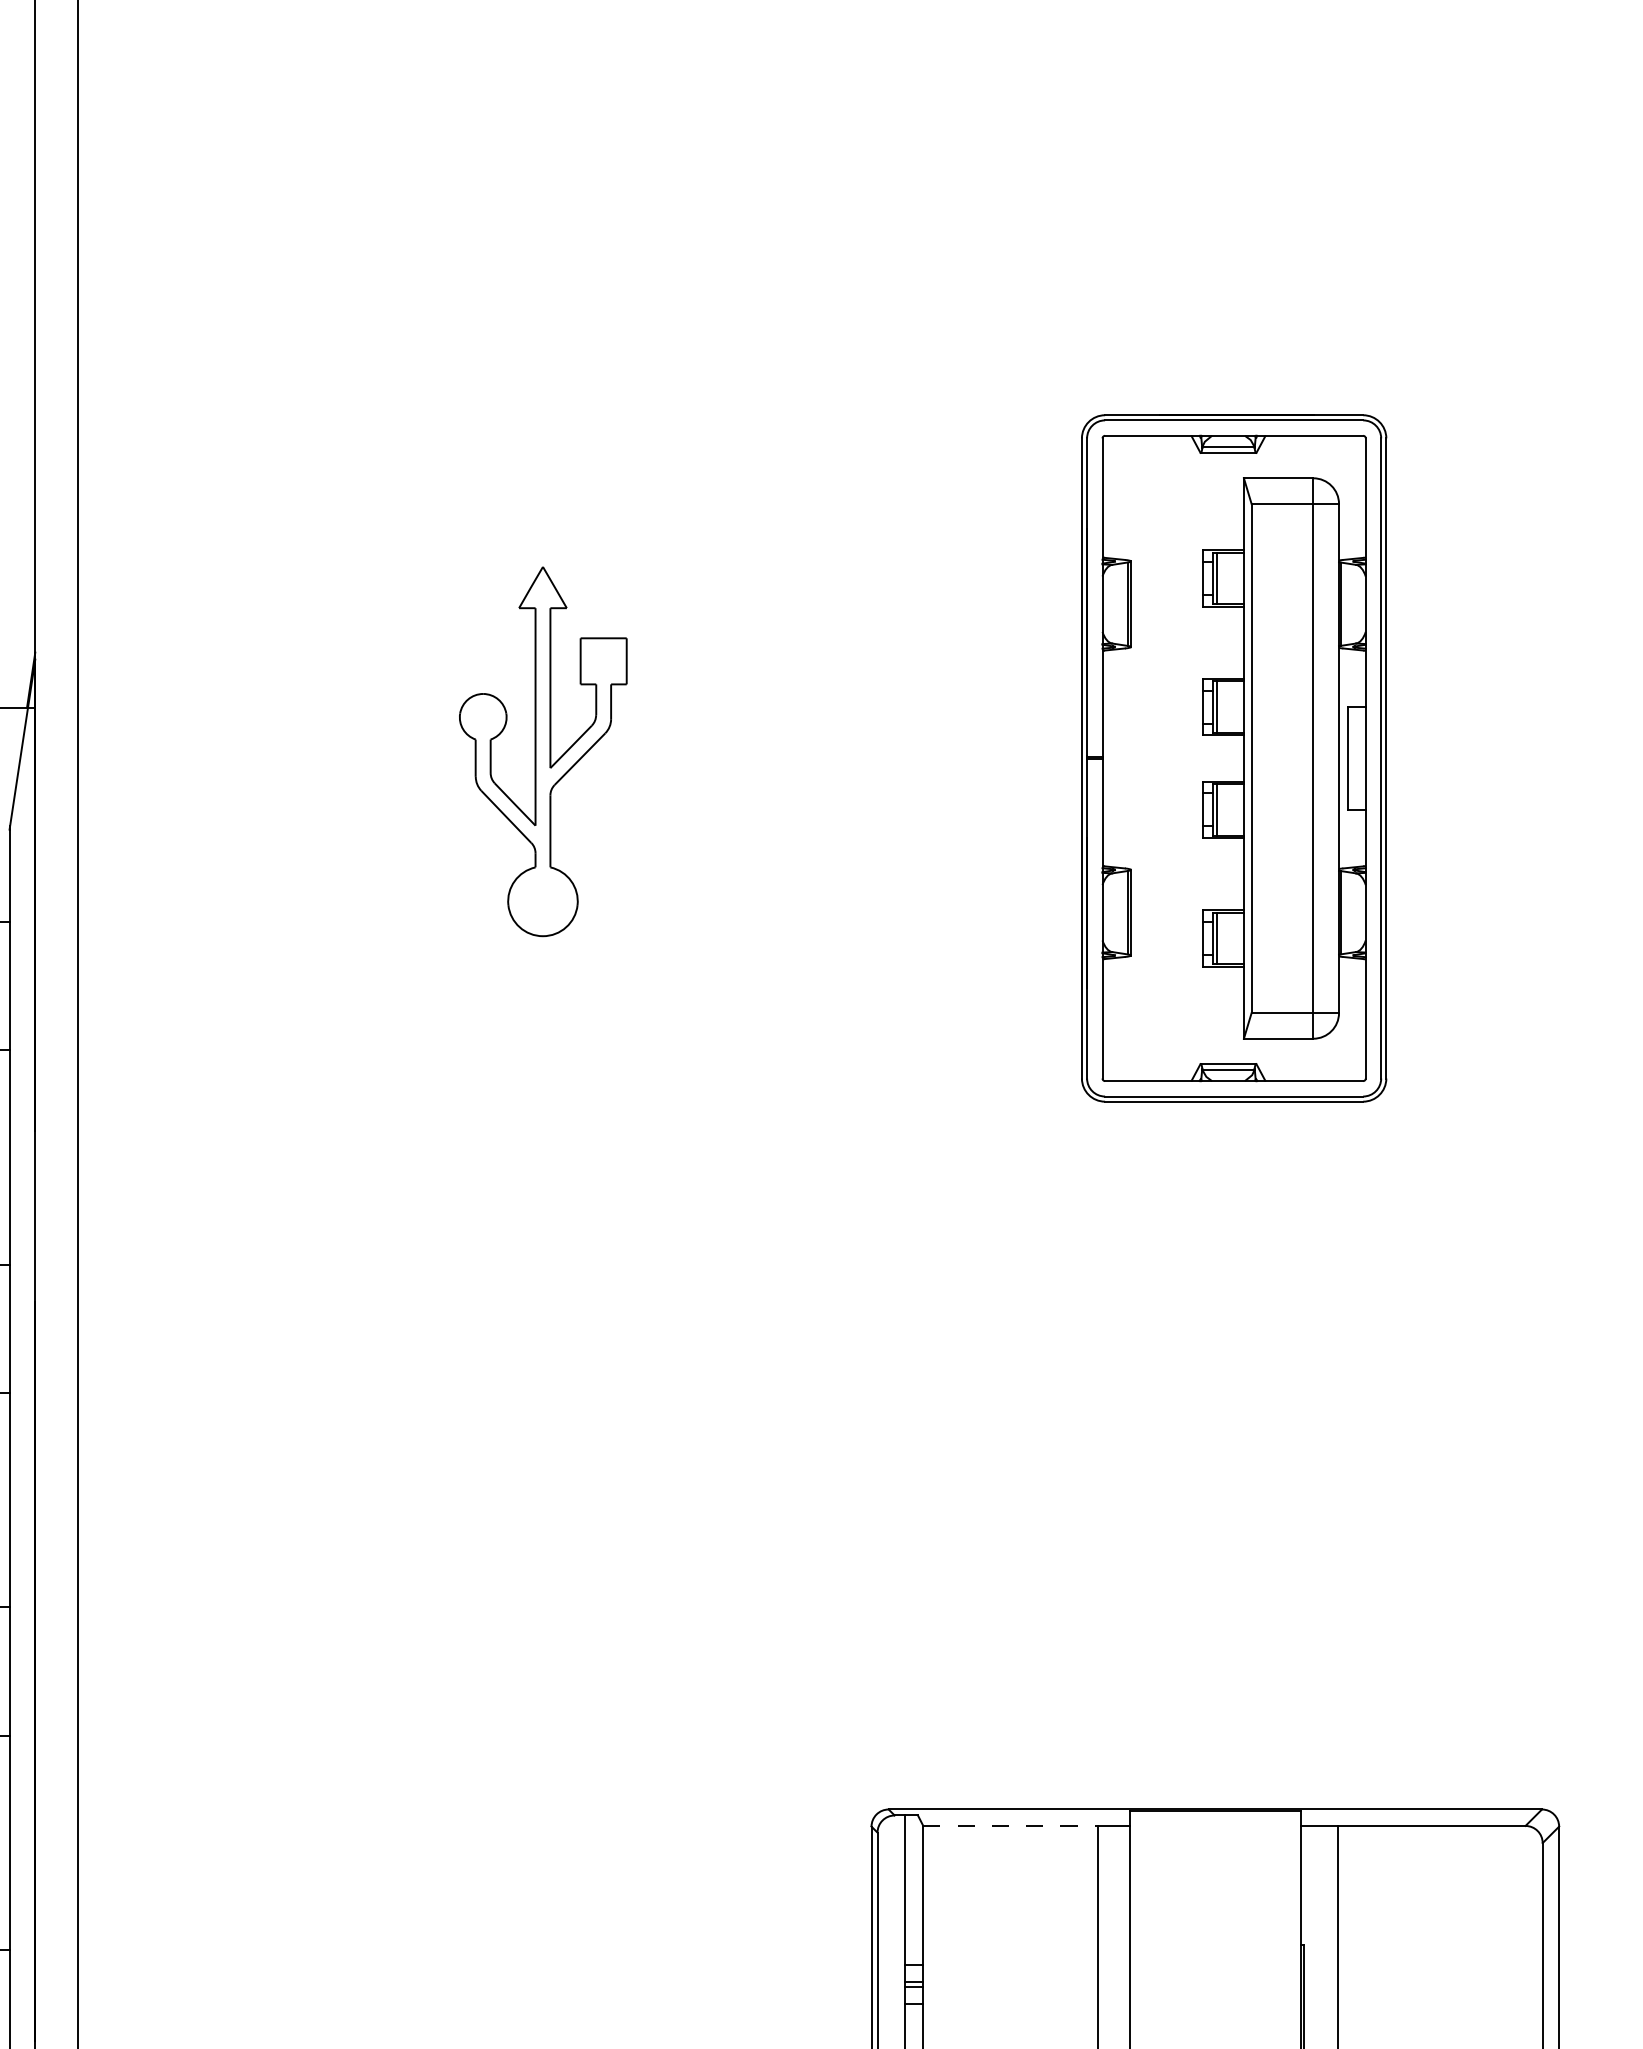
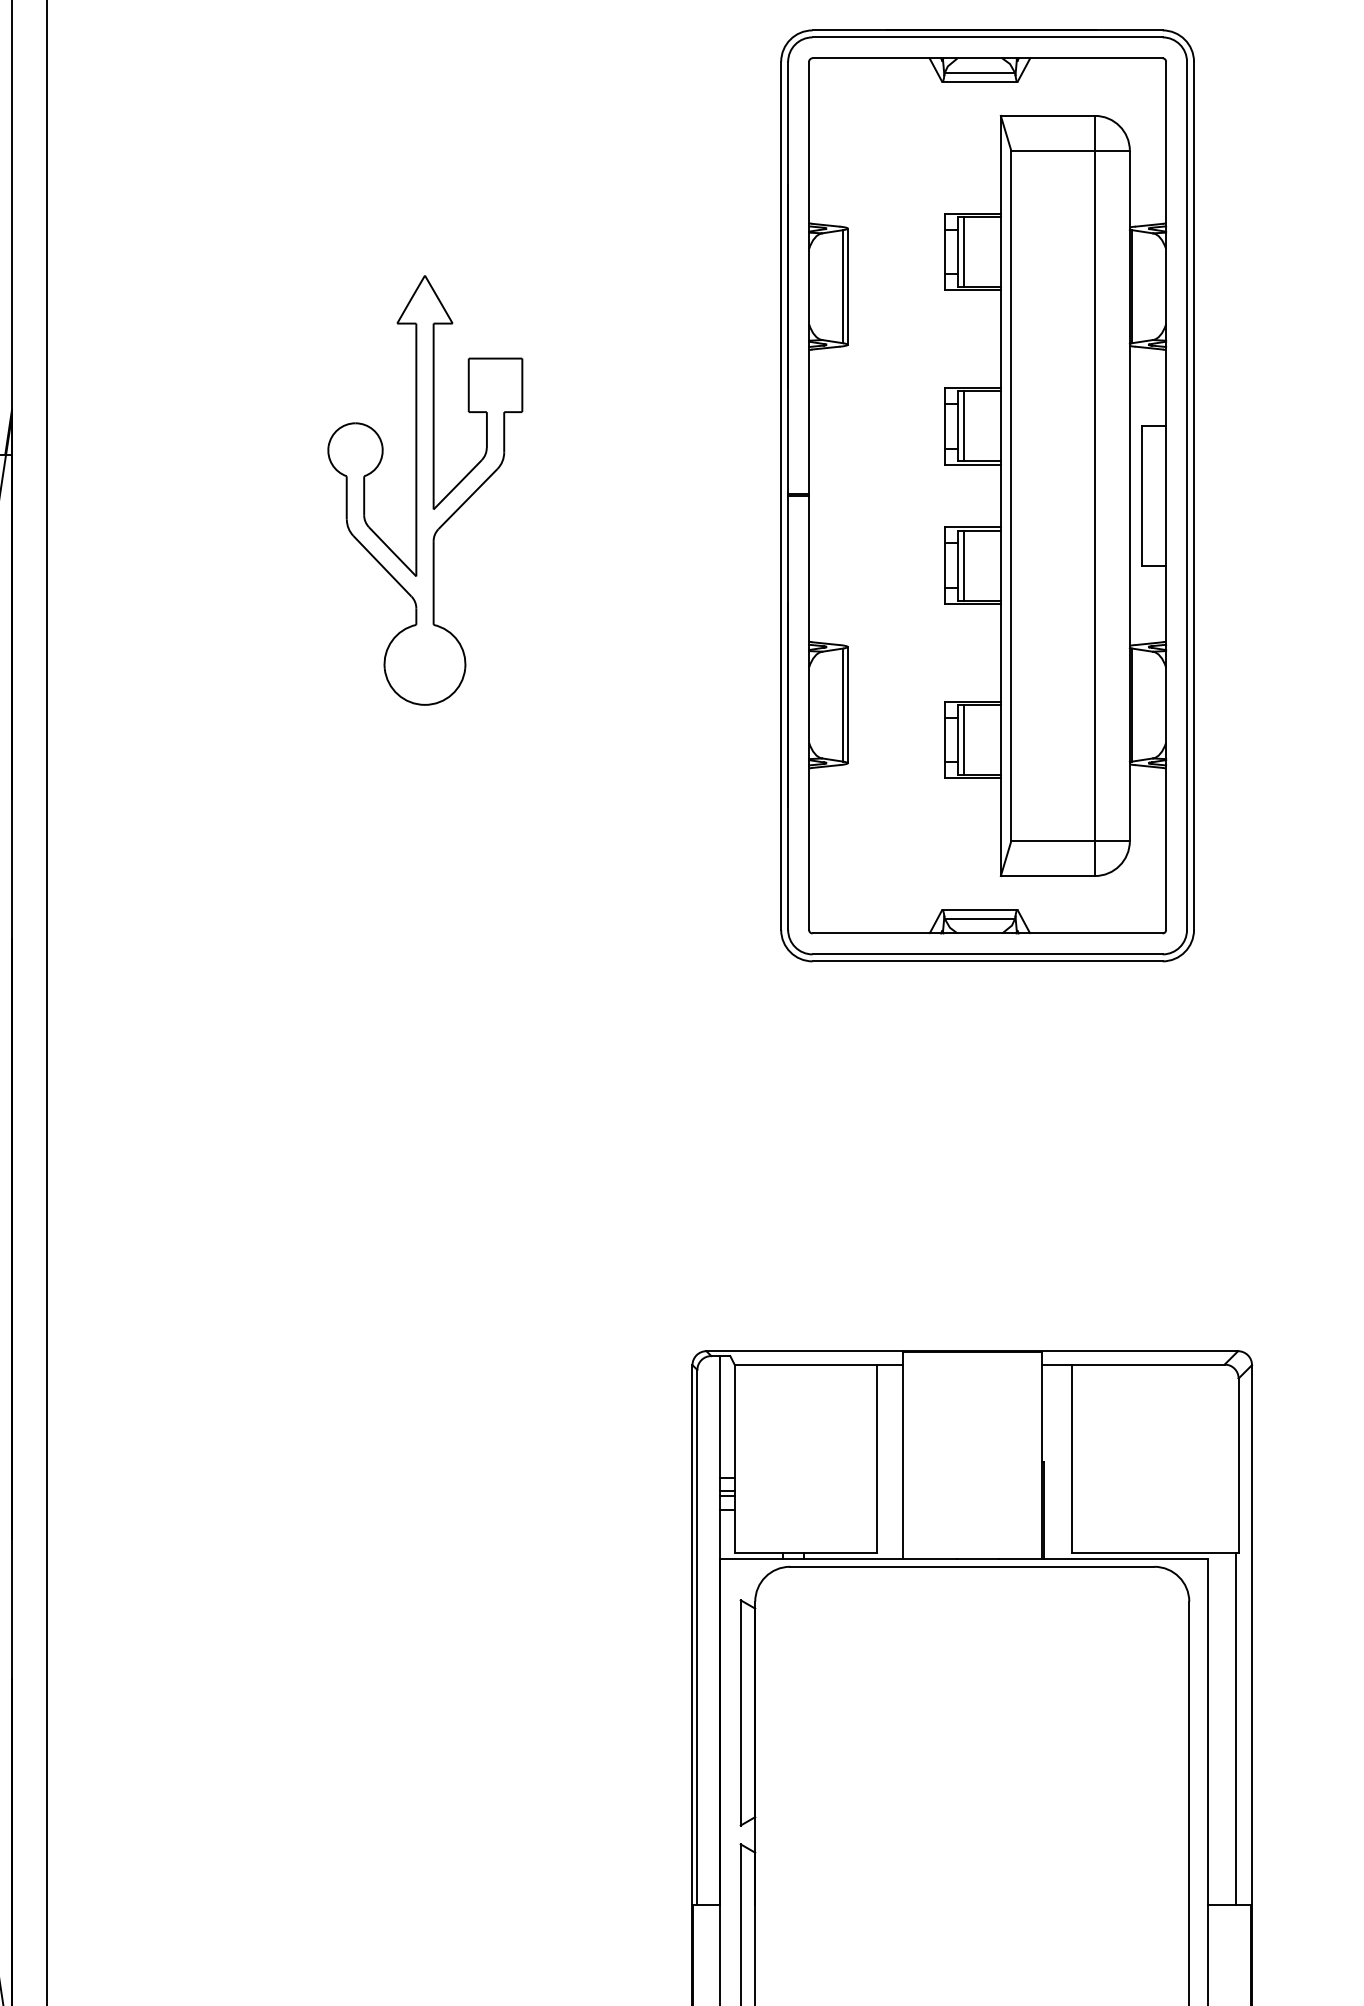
part: (543, 751) -> (425, 490), size x1.43
part: (1234, 757) -> (987, 495), size x1.67
line: (1011, 1825) -> (806, 1364), dashed -> solid

